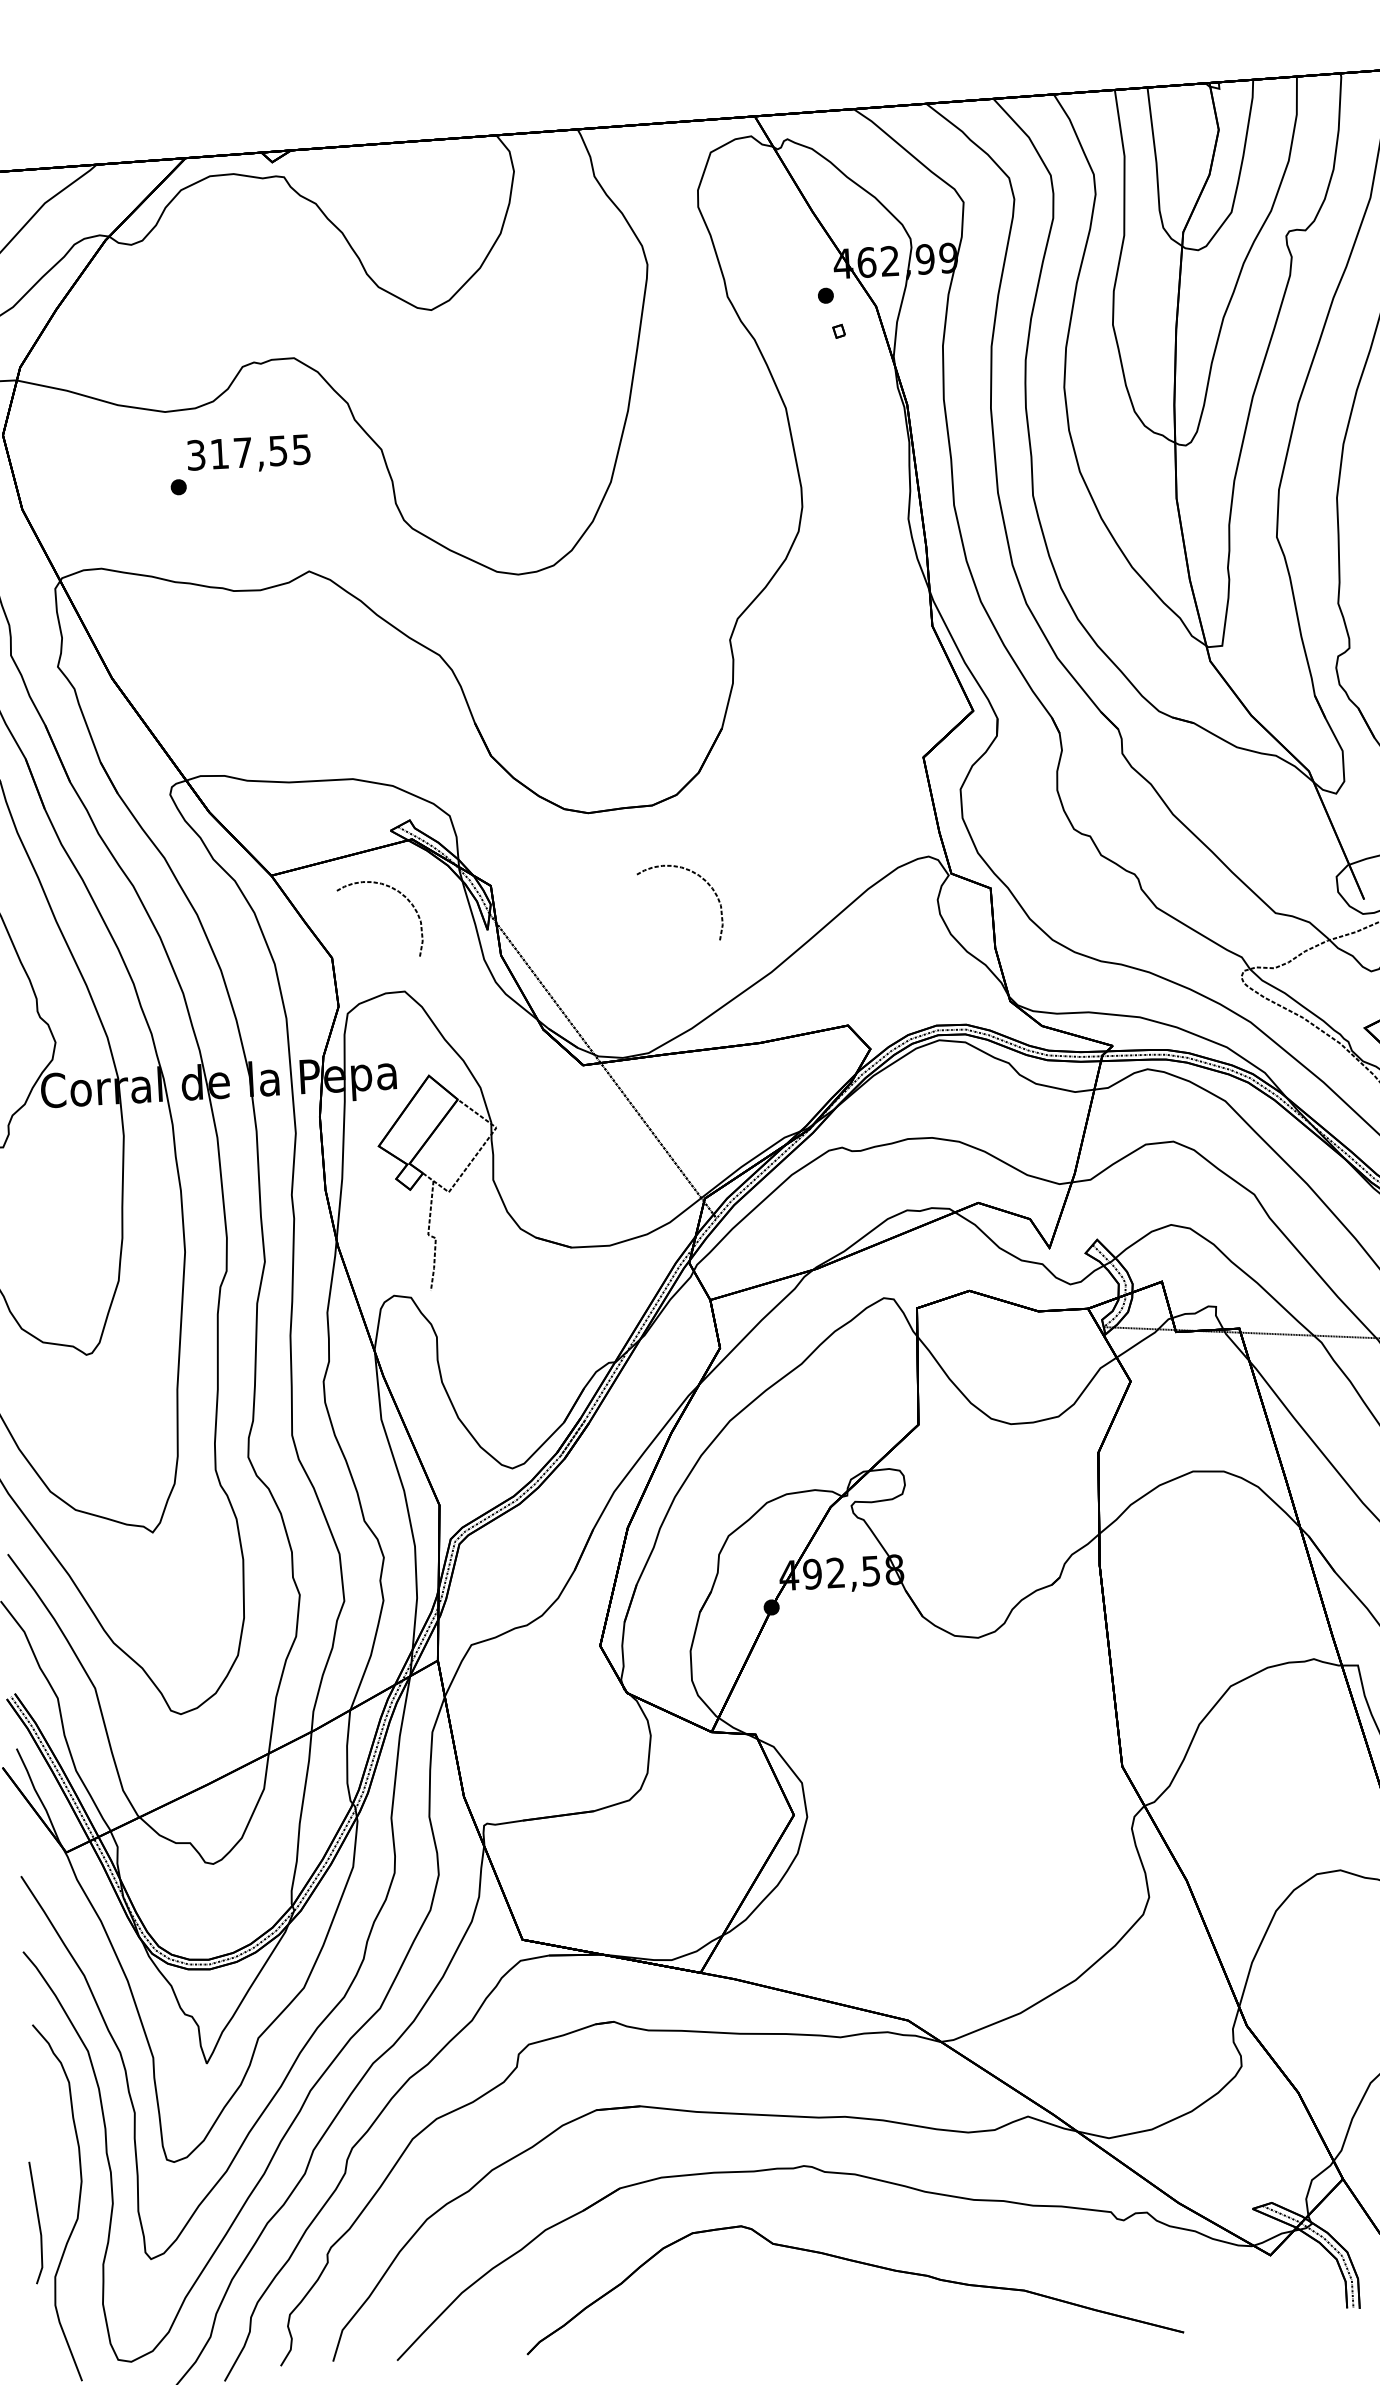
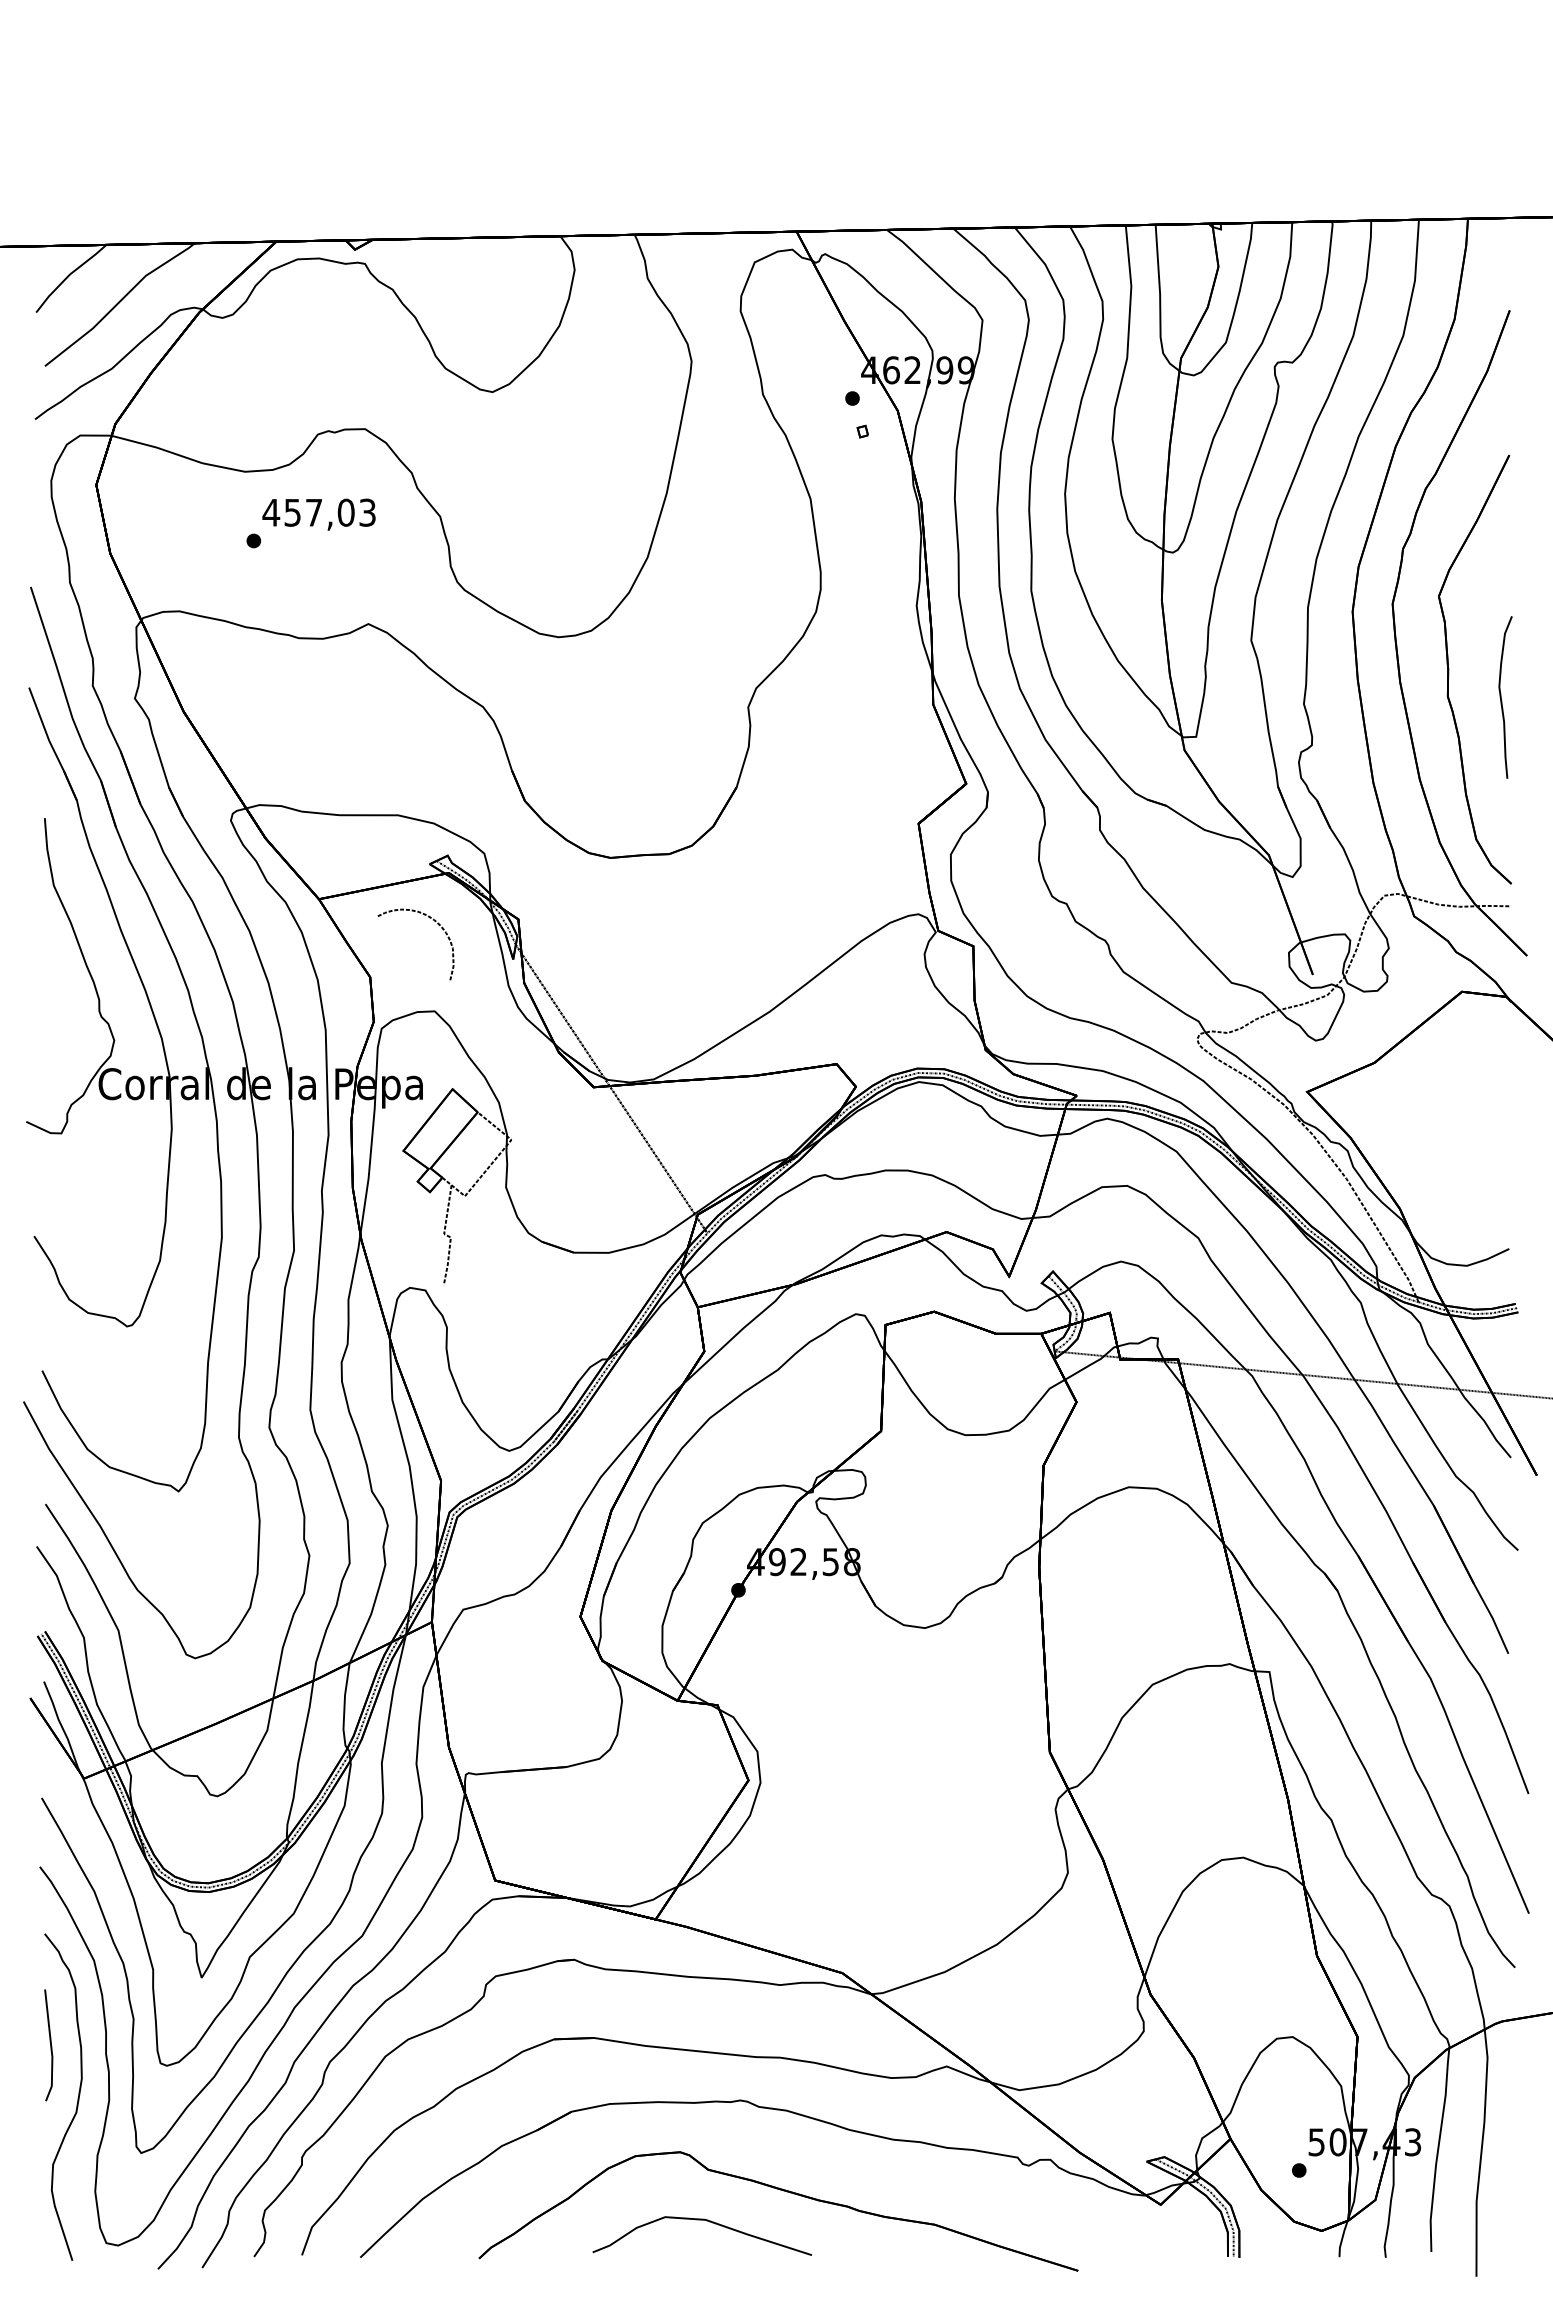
text: (247, 452) -> (318, 512), 317,55 -> 457,03
curve: (693, 873) -> (703, 918), removed
line: (38, 2222) -> (50, 2045), moved
curve: (774, 2300) -> (706, 2221), added

